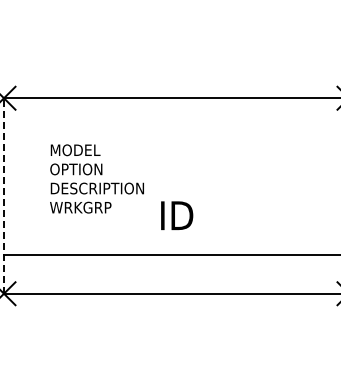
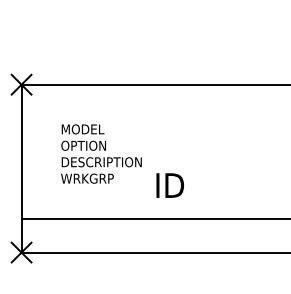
line: (4, 196) -> (21, 169), dashed -> solid

